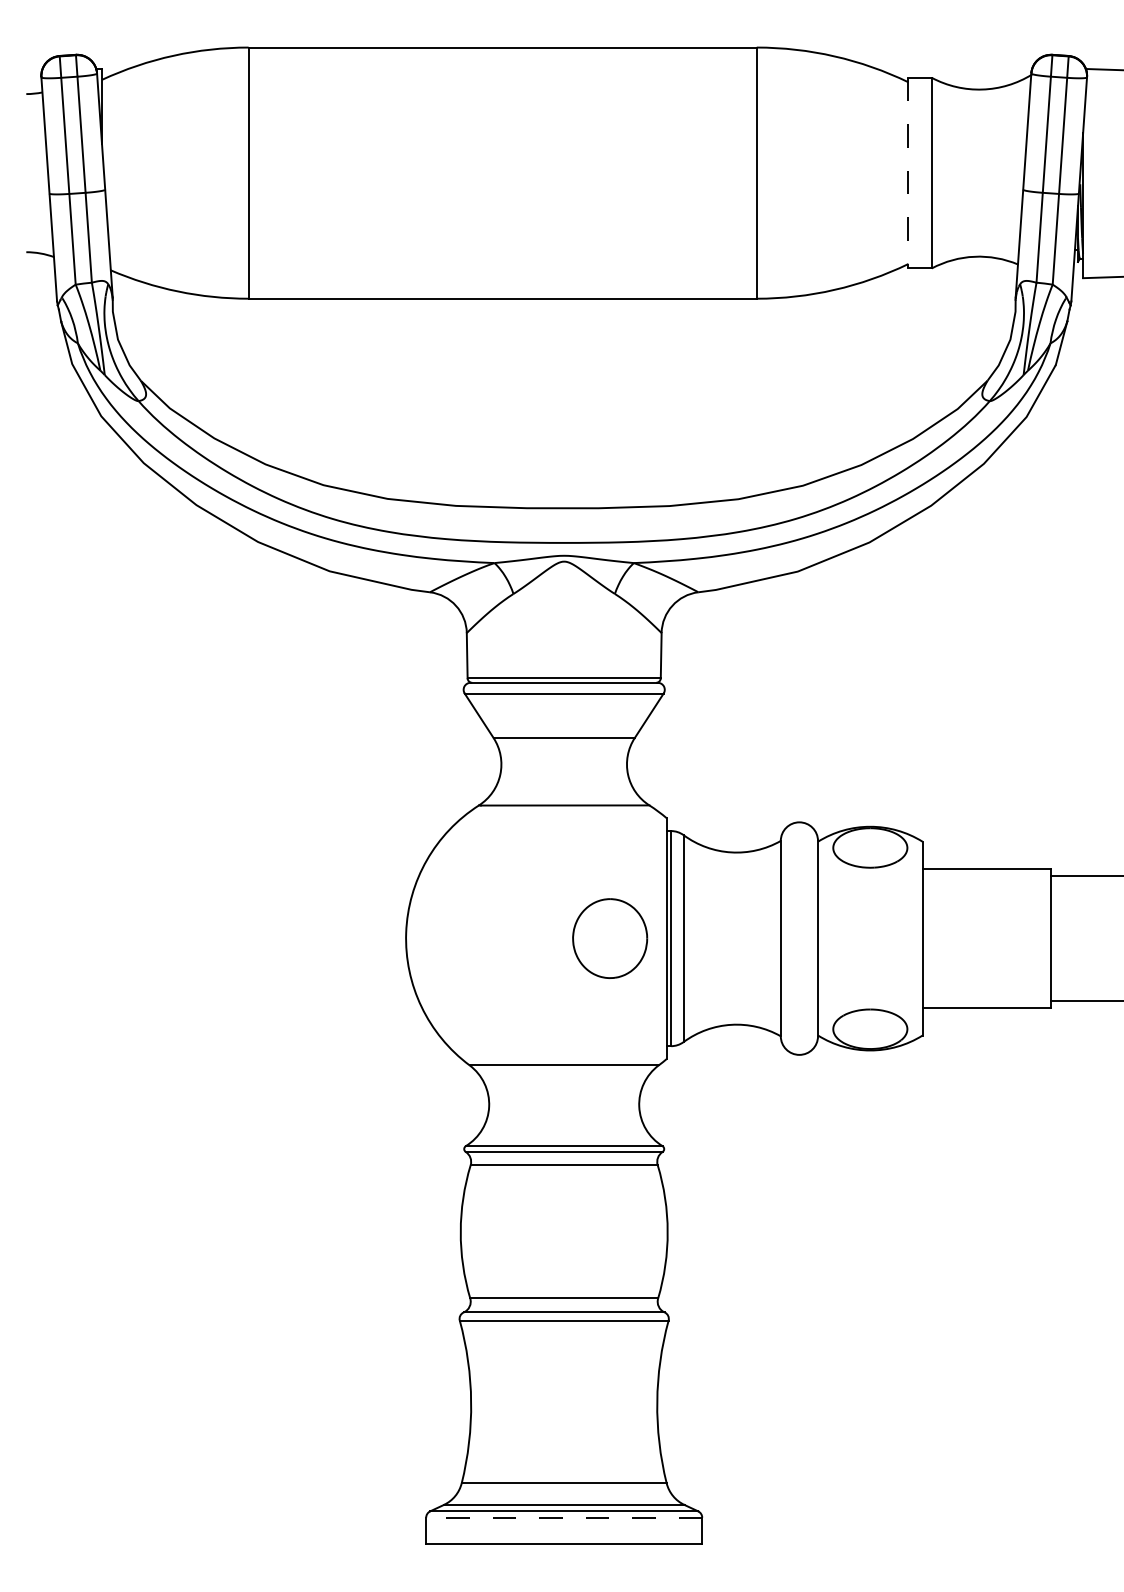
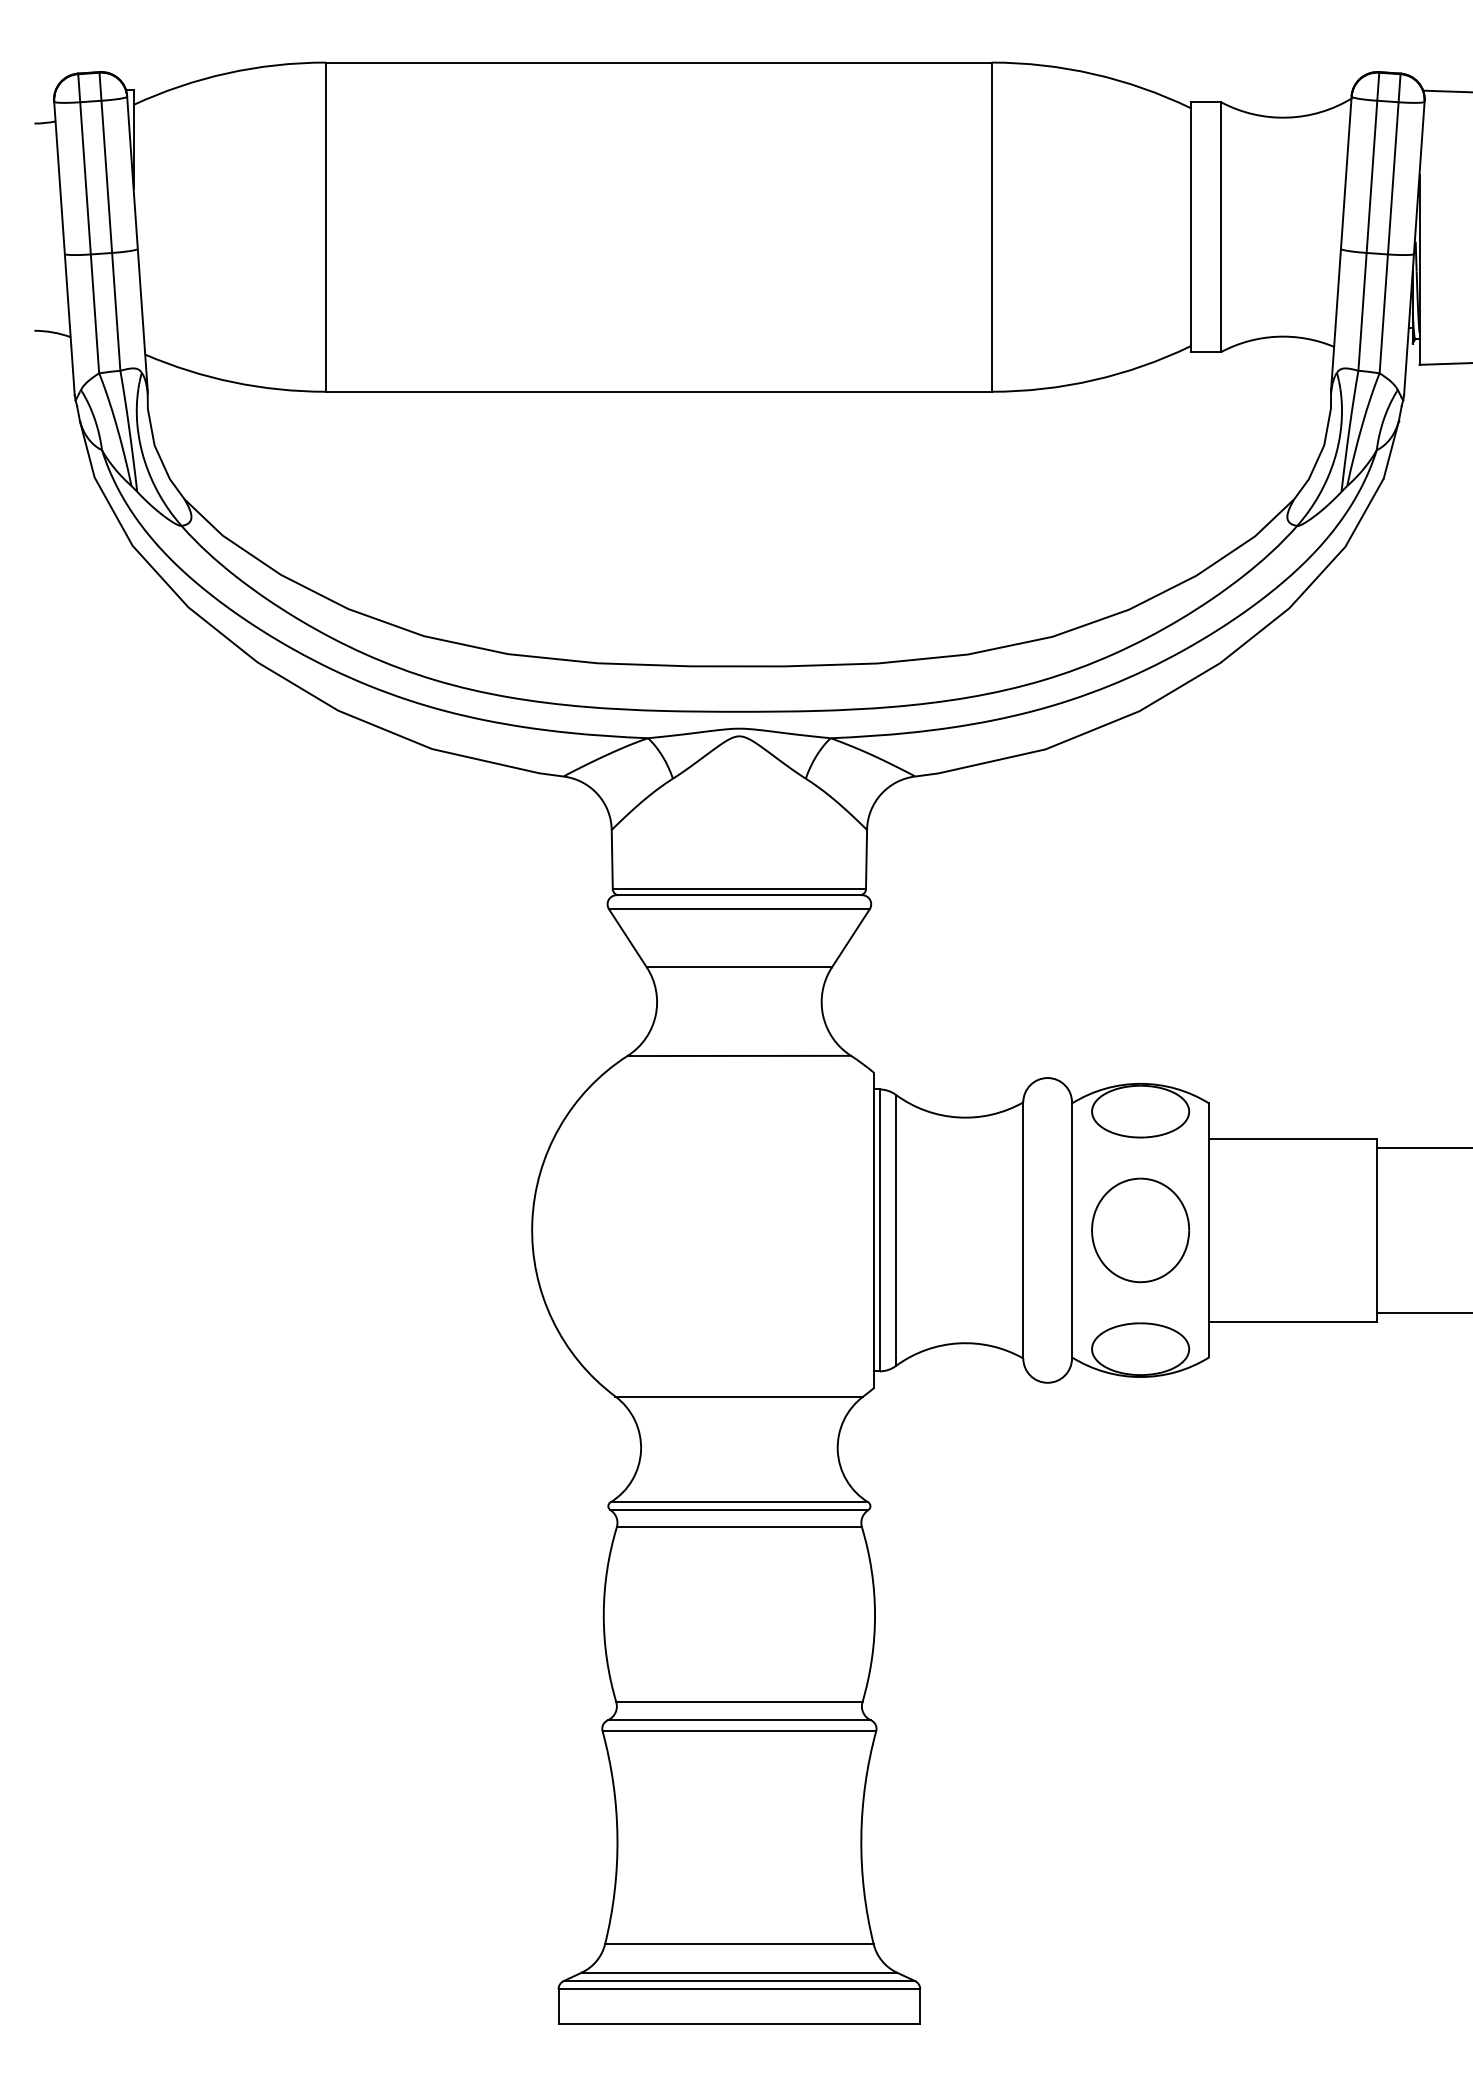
line: (908, 173) -> (1190, 227), dashed -> solid
part: (610, 938) -> (1140, 1230), moved
line: (564, 1517) -> (739, 1989), dashed -> solid

